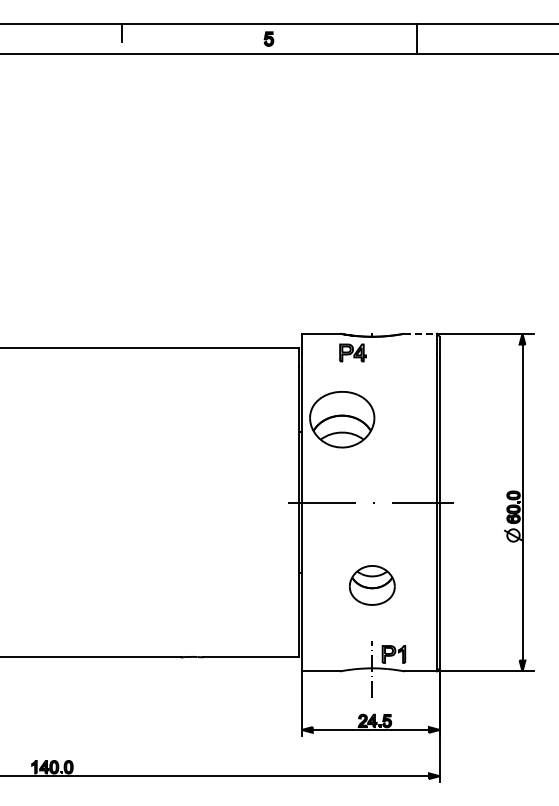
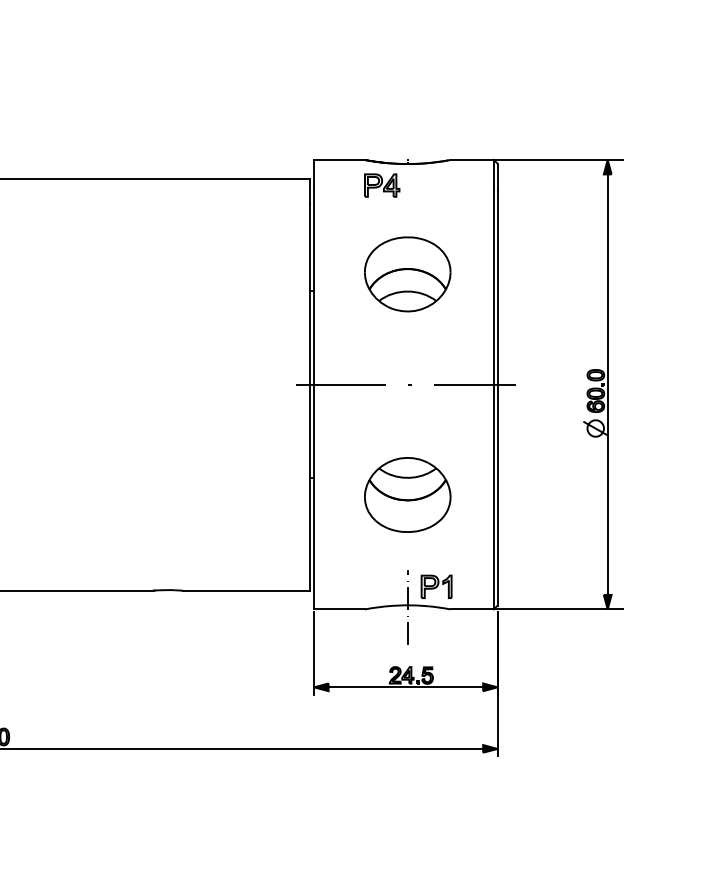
line: (421, 333) -> (473, 159), dashed -> solid
part: (342, 419) -> (408, 274), moved
part: (372, 585) -> (408, 495), size x1.43

